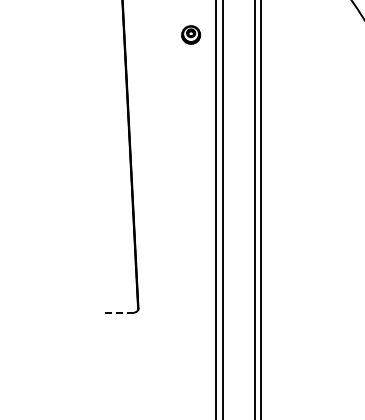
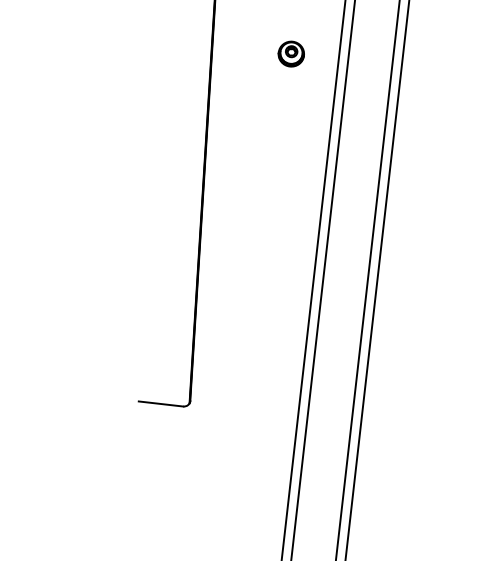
part: (191, 34) -> (291, 53), moved
line: (117, 312) -> (160, 403), dashed -> solid

